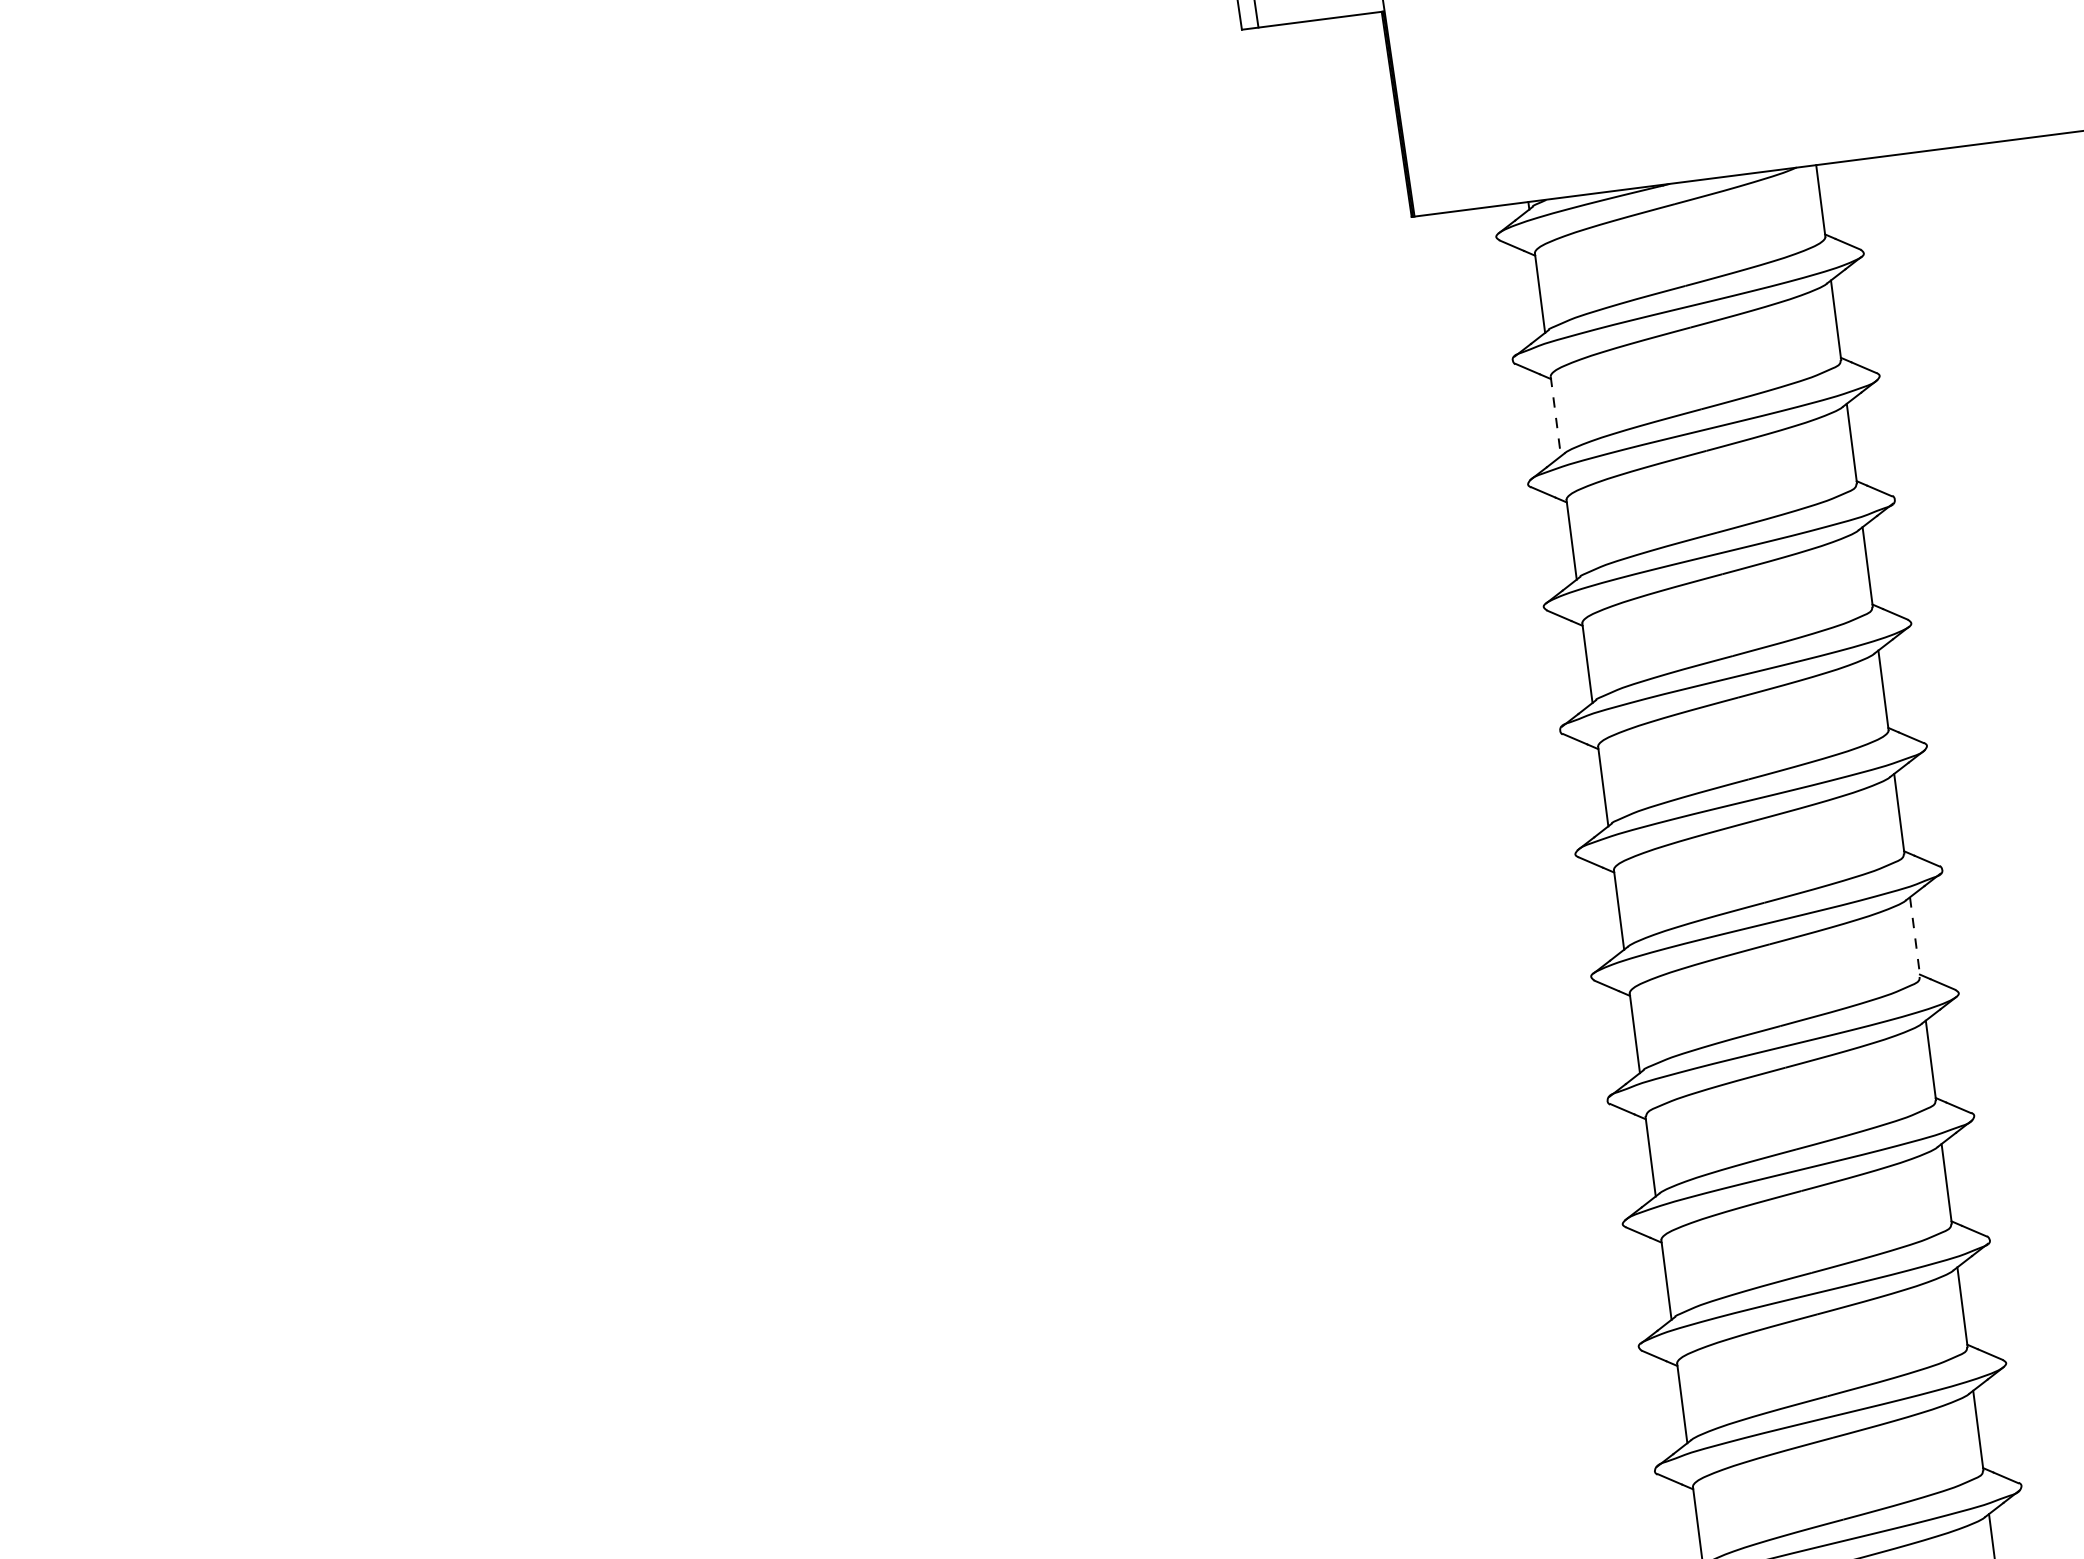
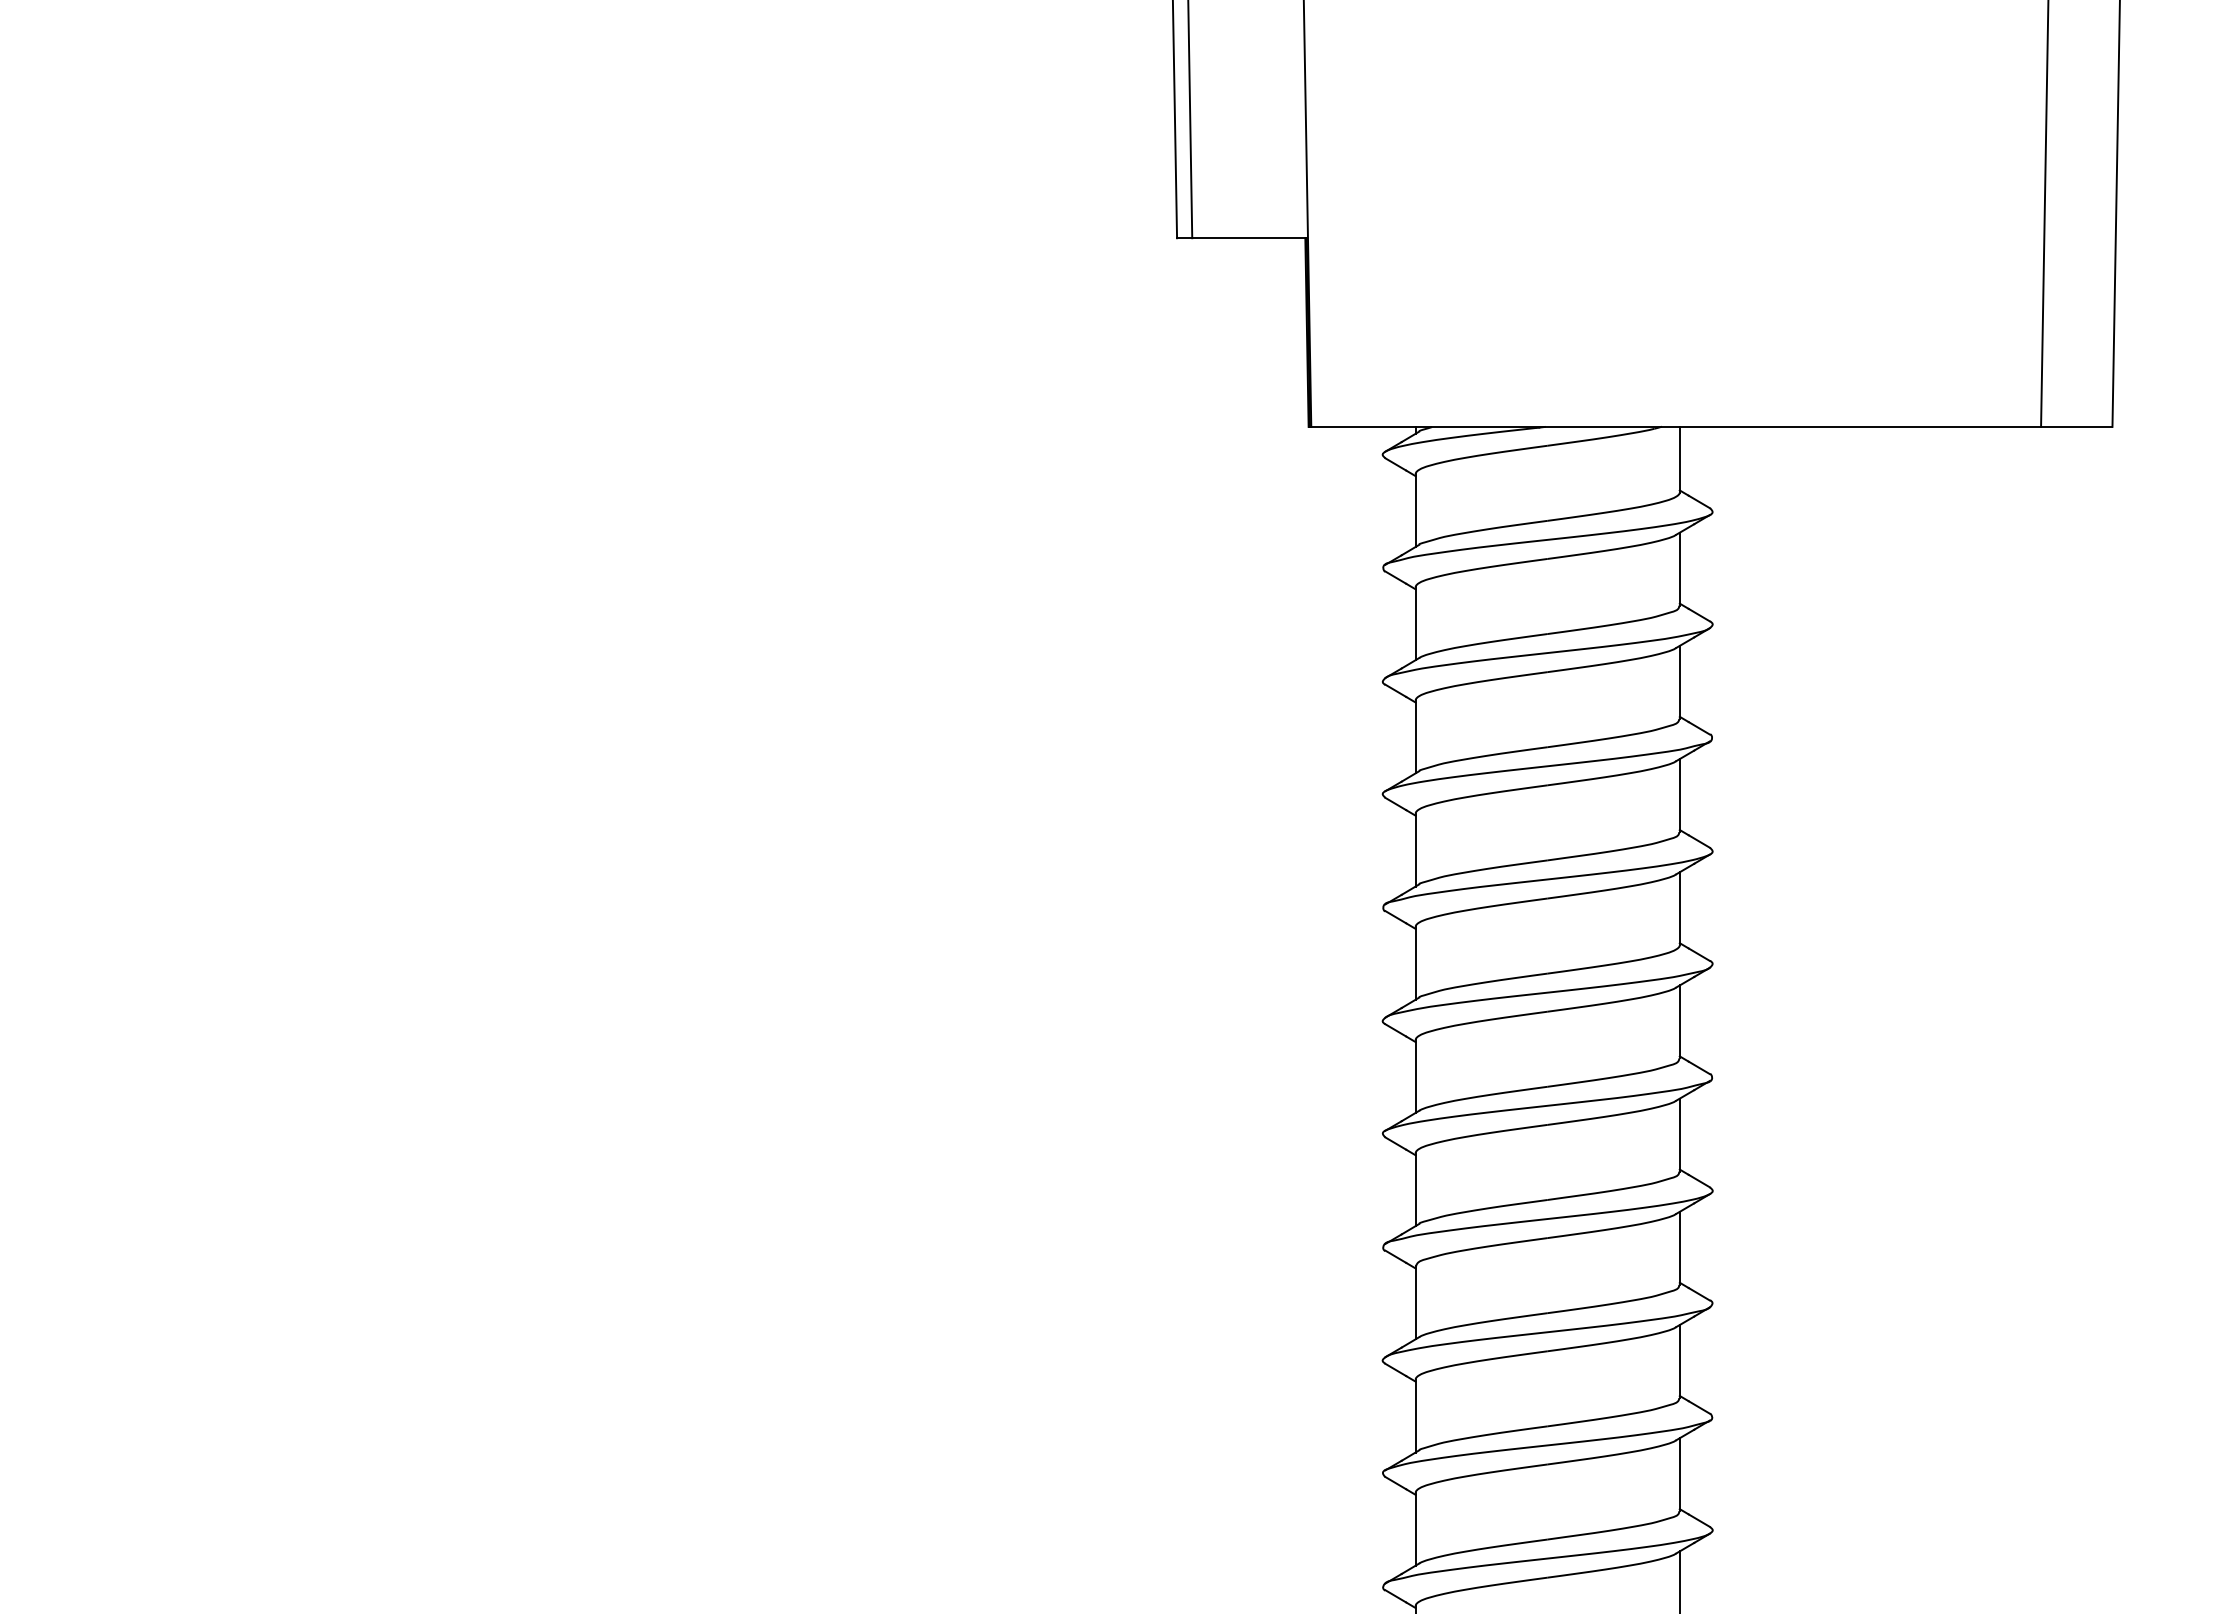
line: (1555, 416) -> (1415, 623), dashed -> solid
line: (1914, 937) -> (1679, 1135), dashed -> solid

